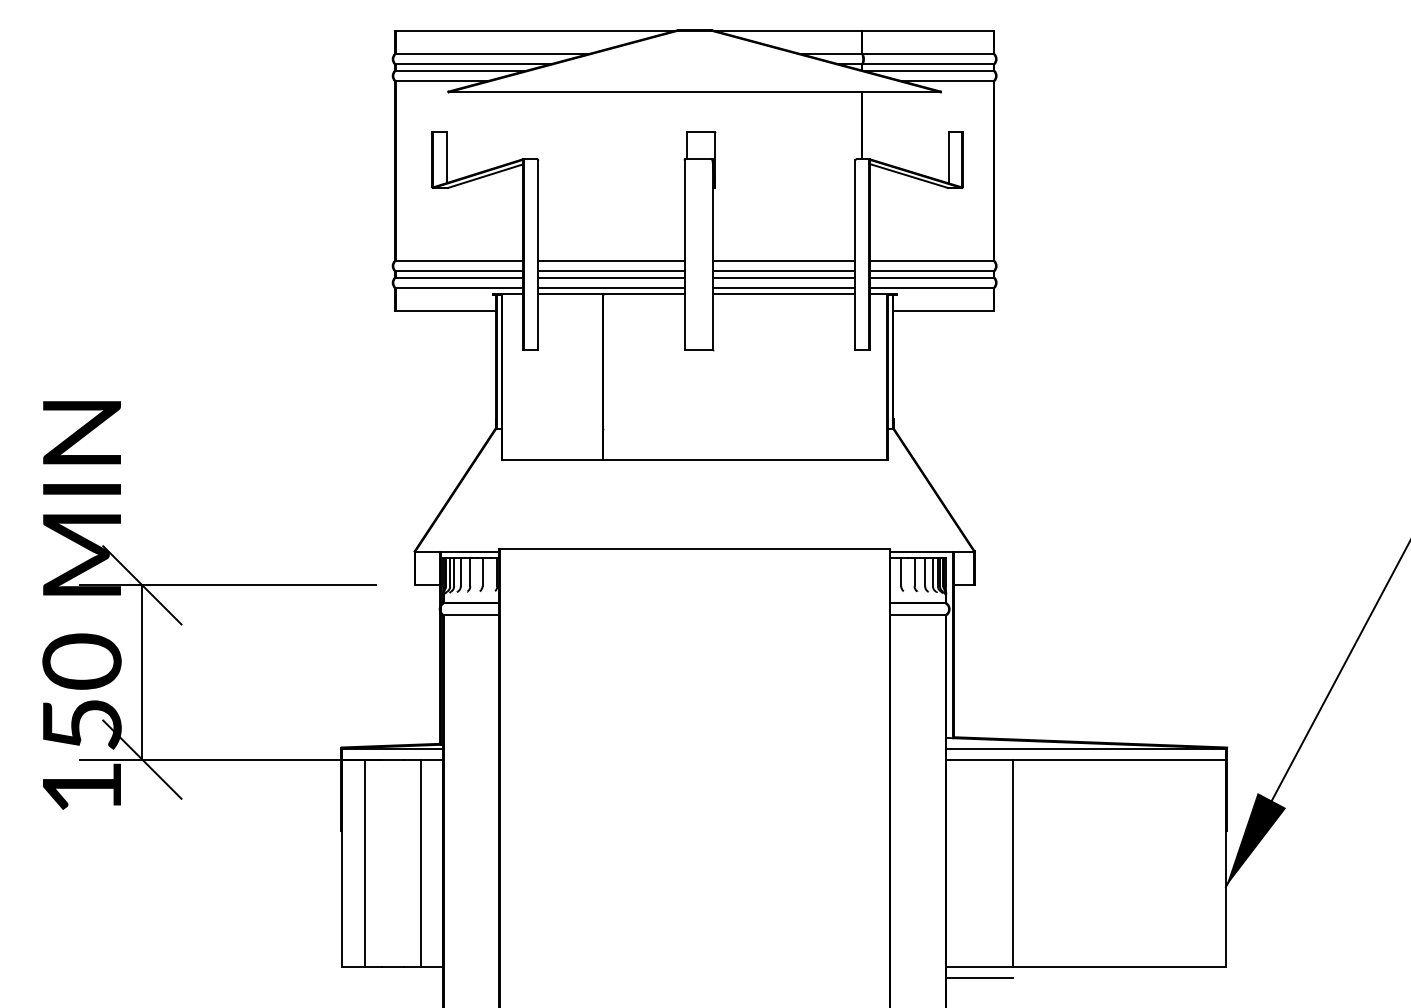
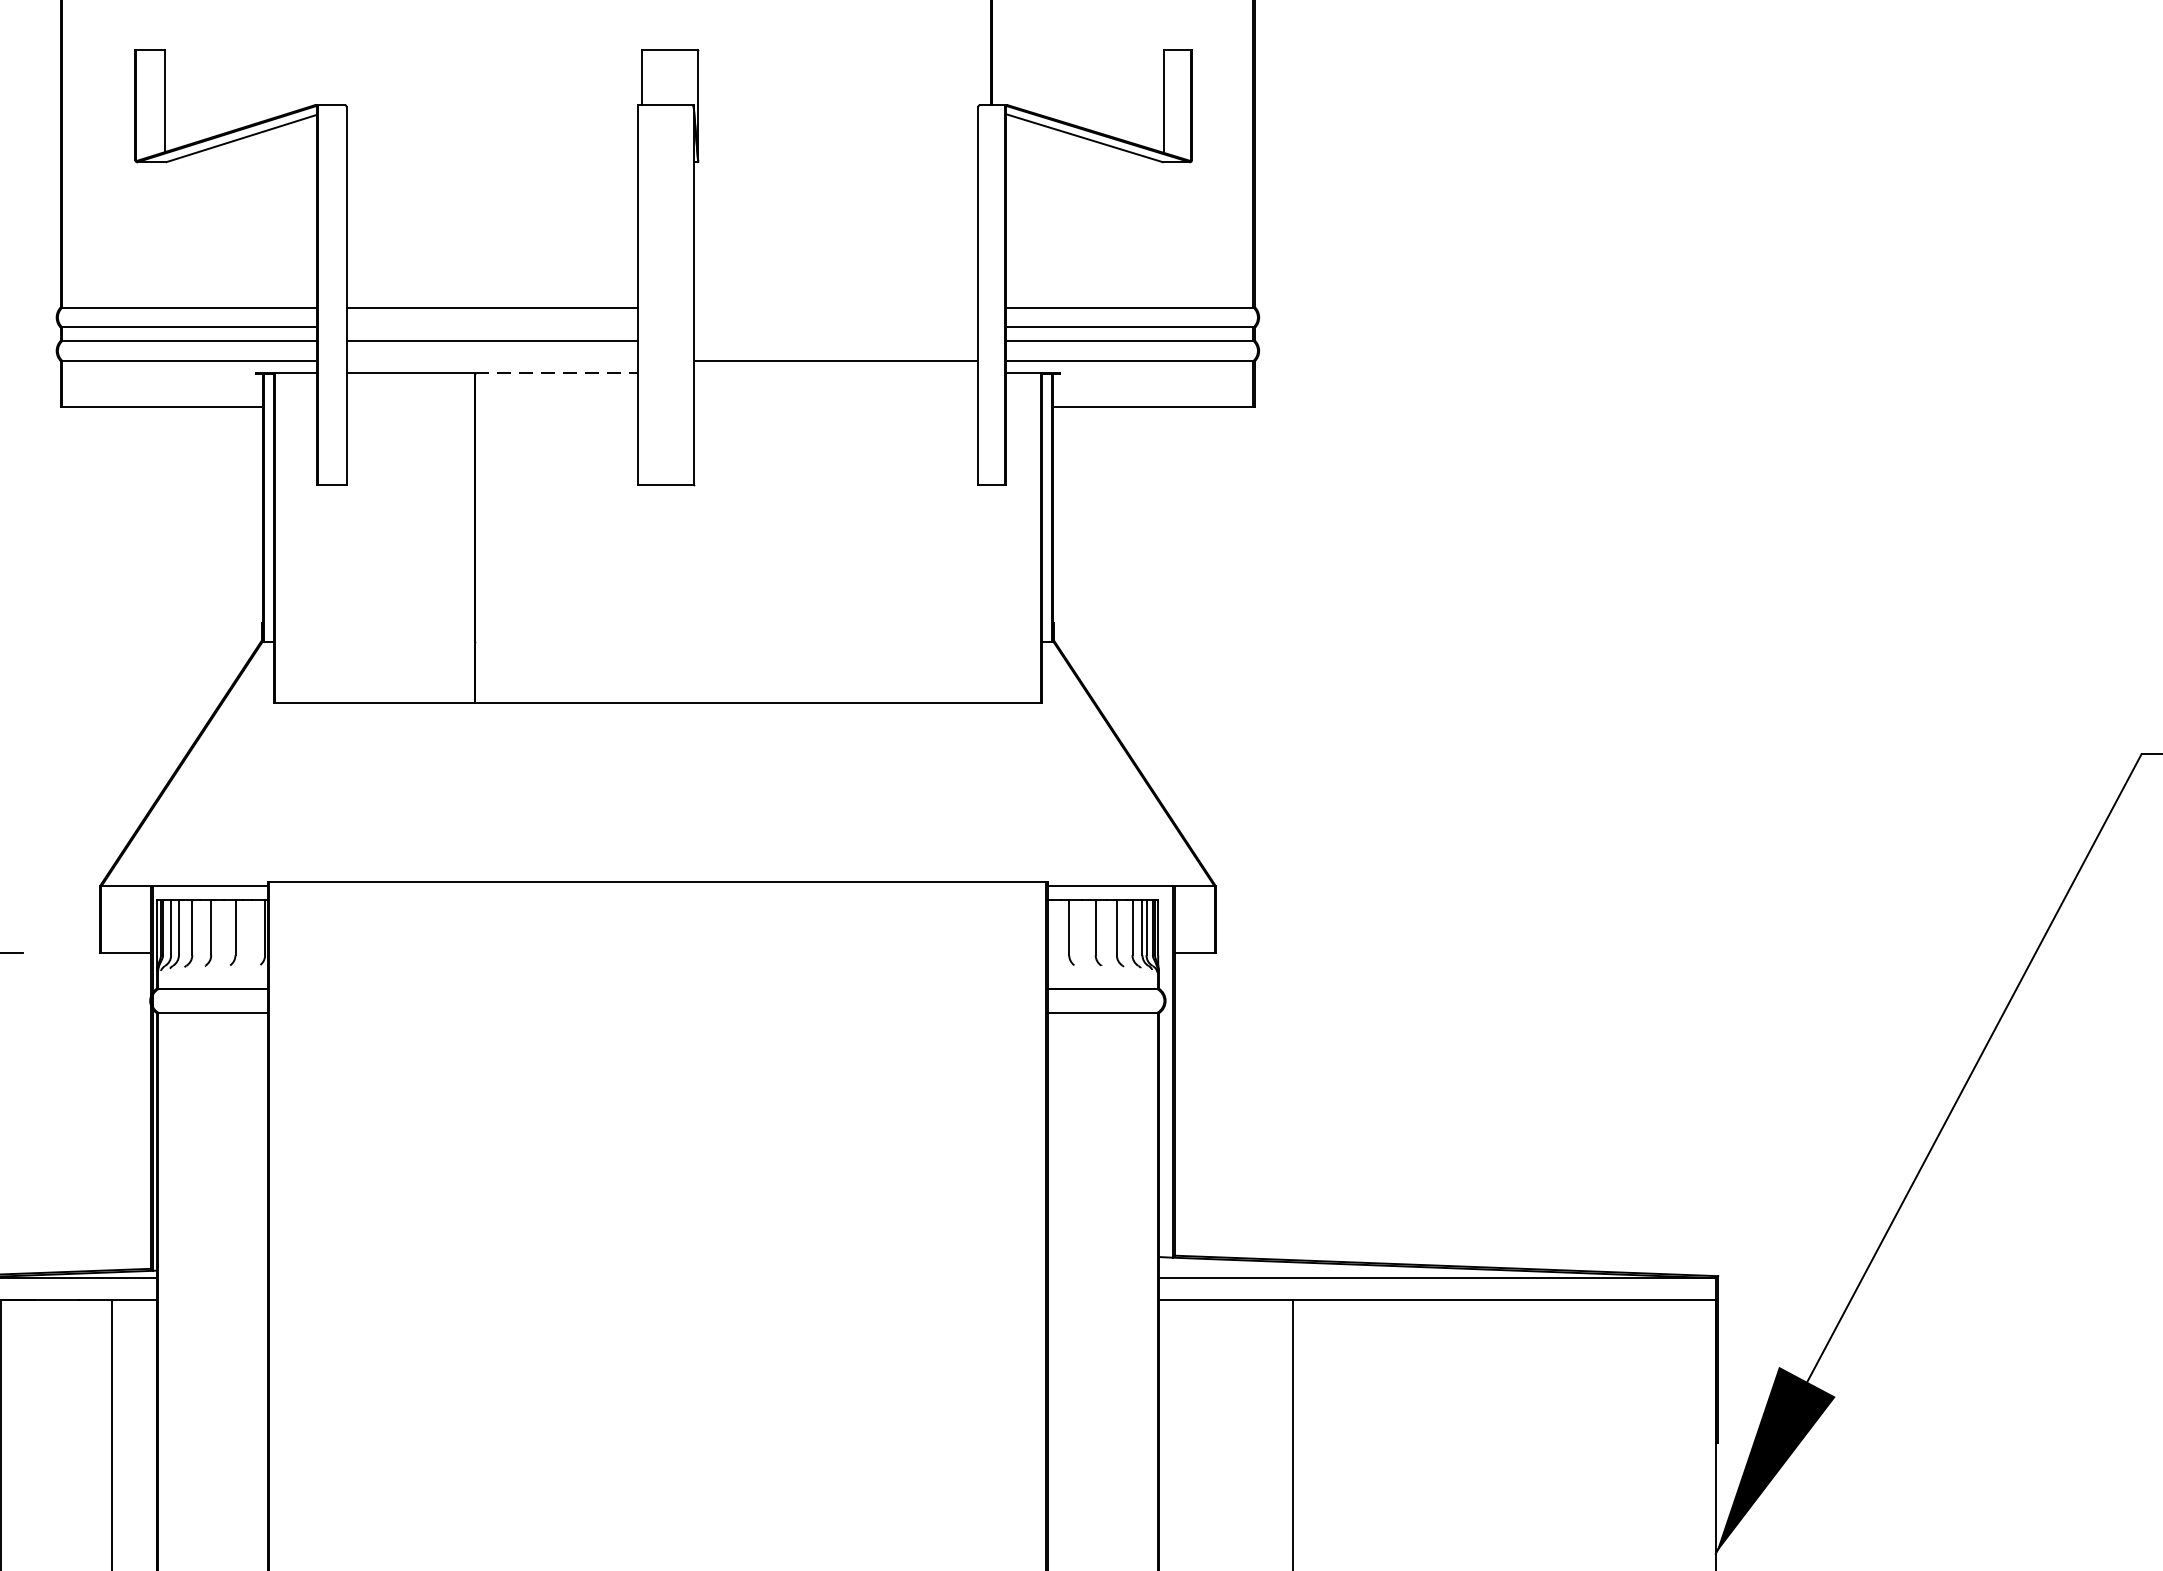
line: (783, 261) -> (834, 308), removed
line: (611, 270) -> (492, 326), removed
line: (783, 270) -> (834, 326), removed
line: (783, 277) -> (834, 340), removed
line: (611, 287) -> (492, 360), removed
line: (643, 294) -> (556, 374), solid -> dashed
line: (783, 294) -> (834, 374), removed

